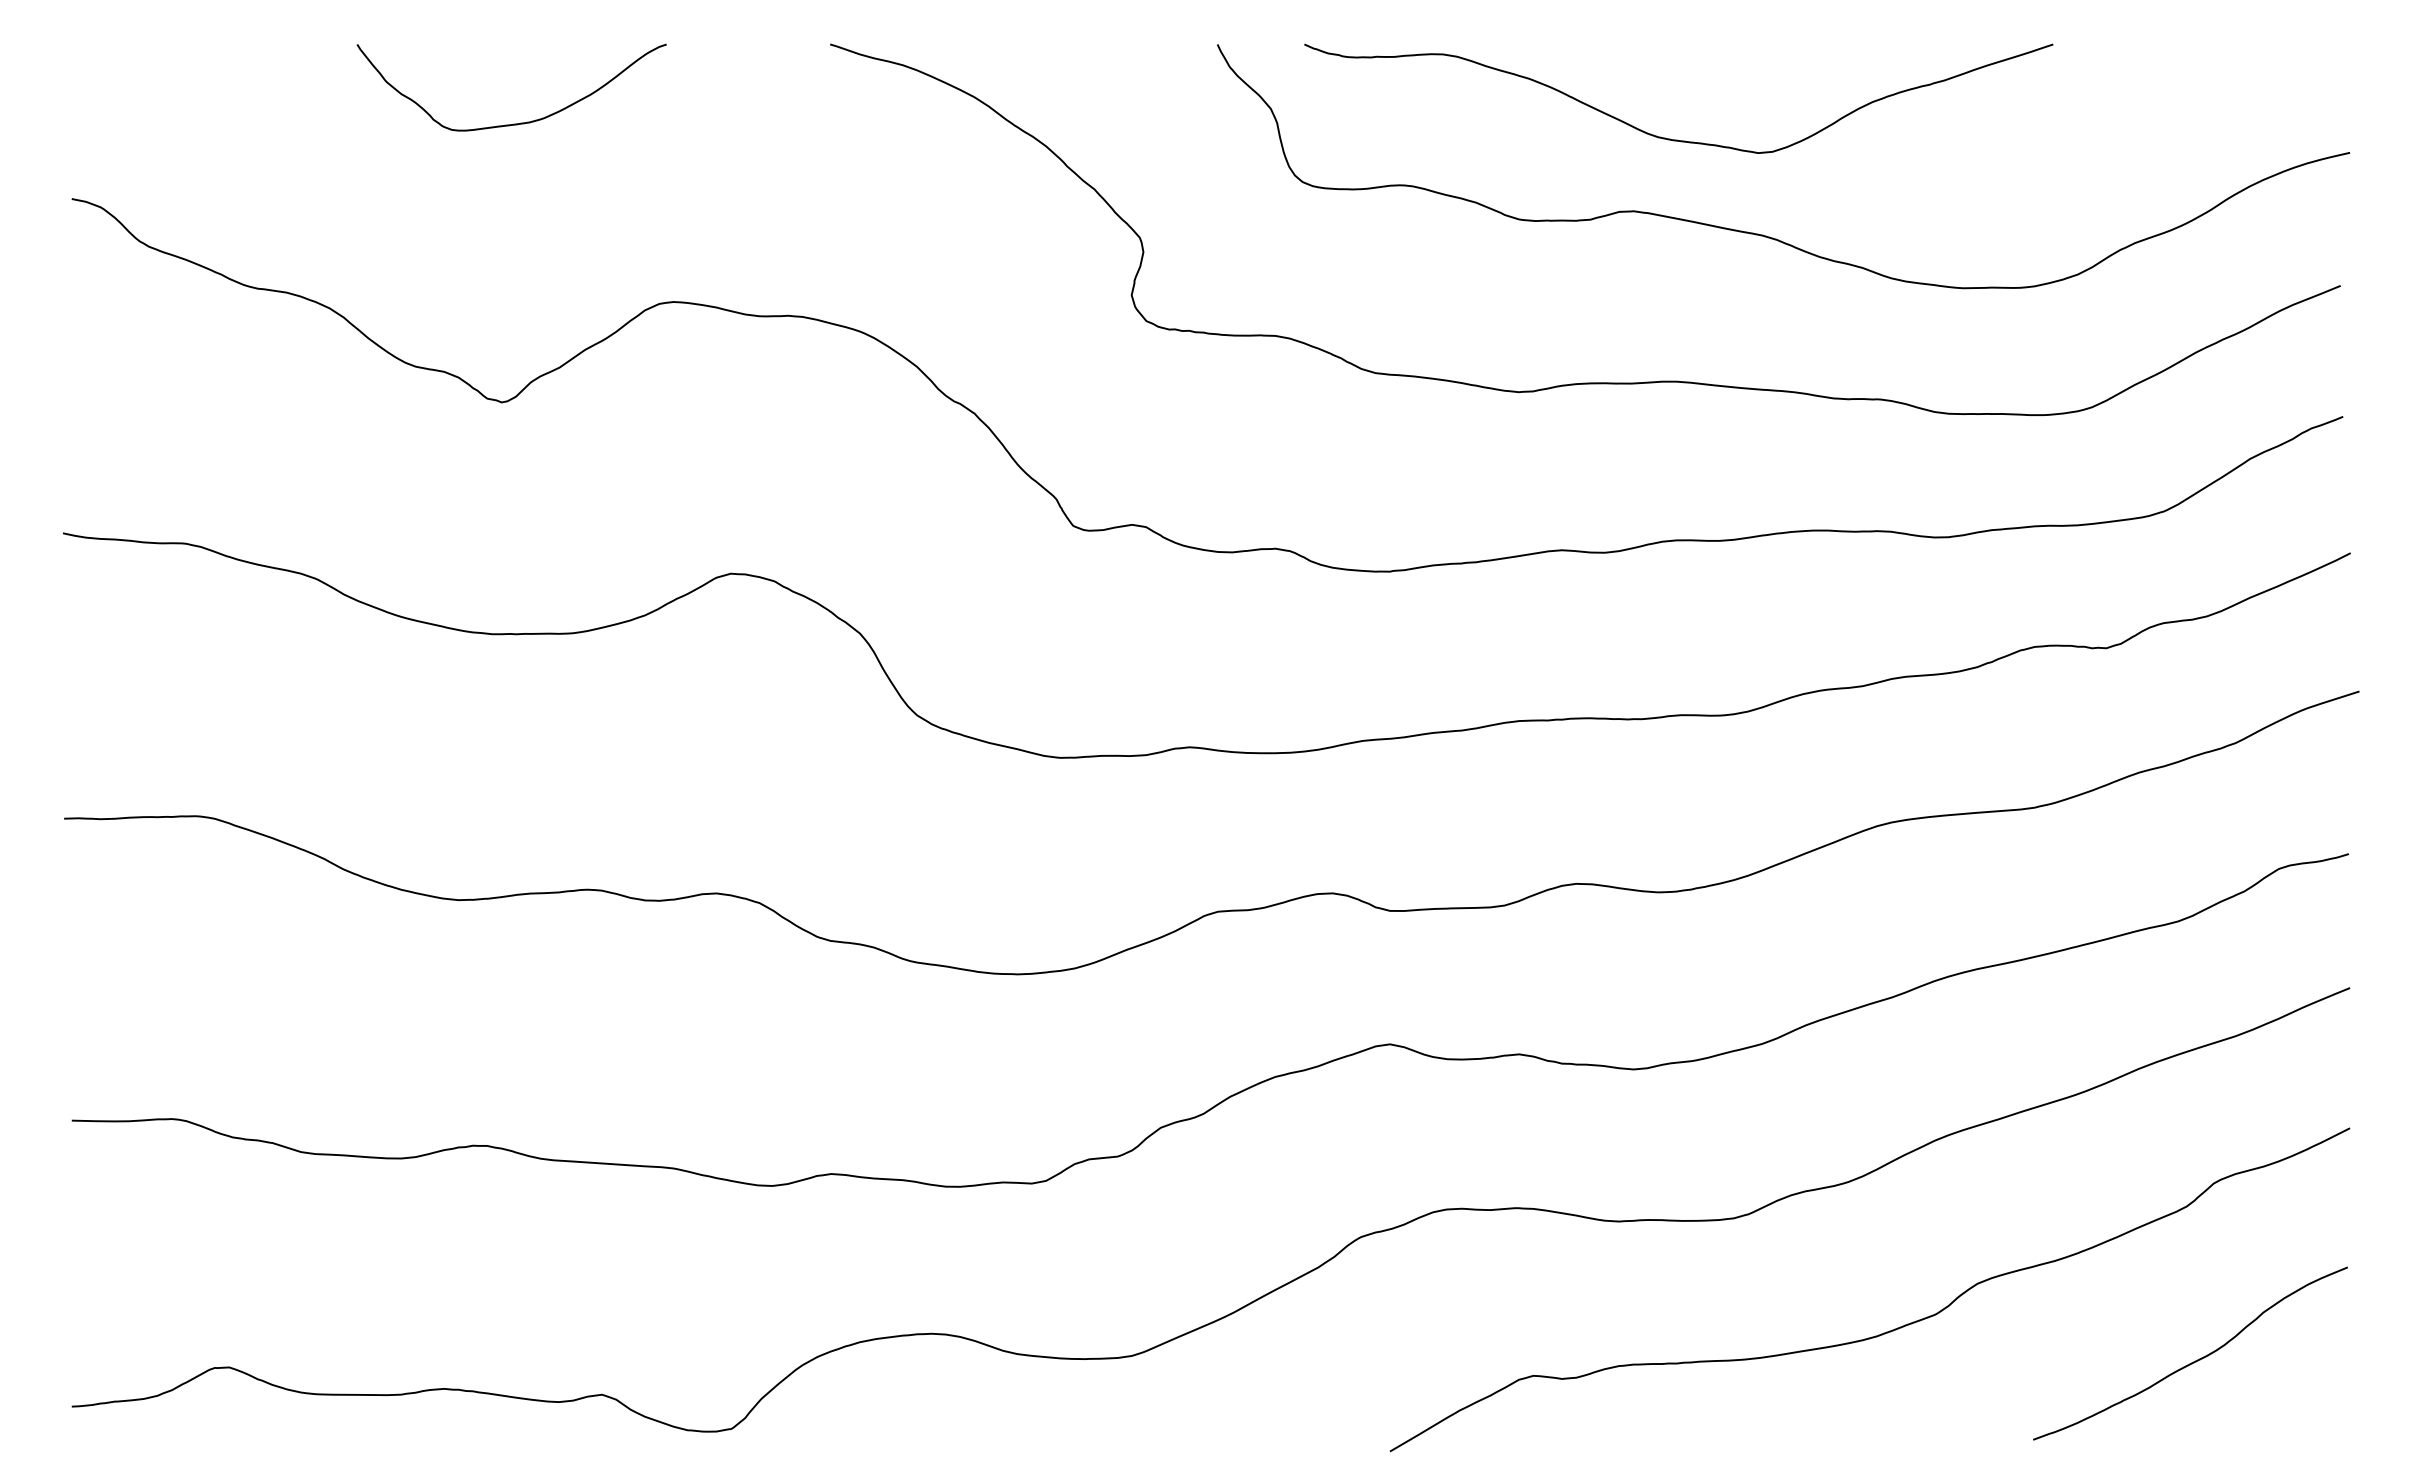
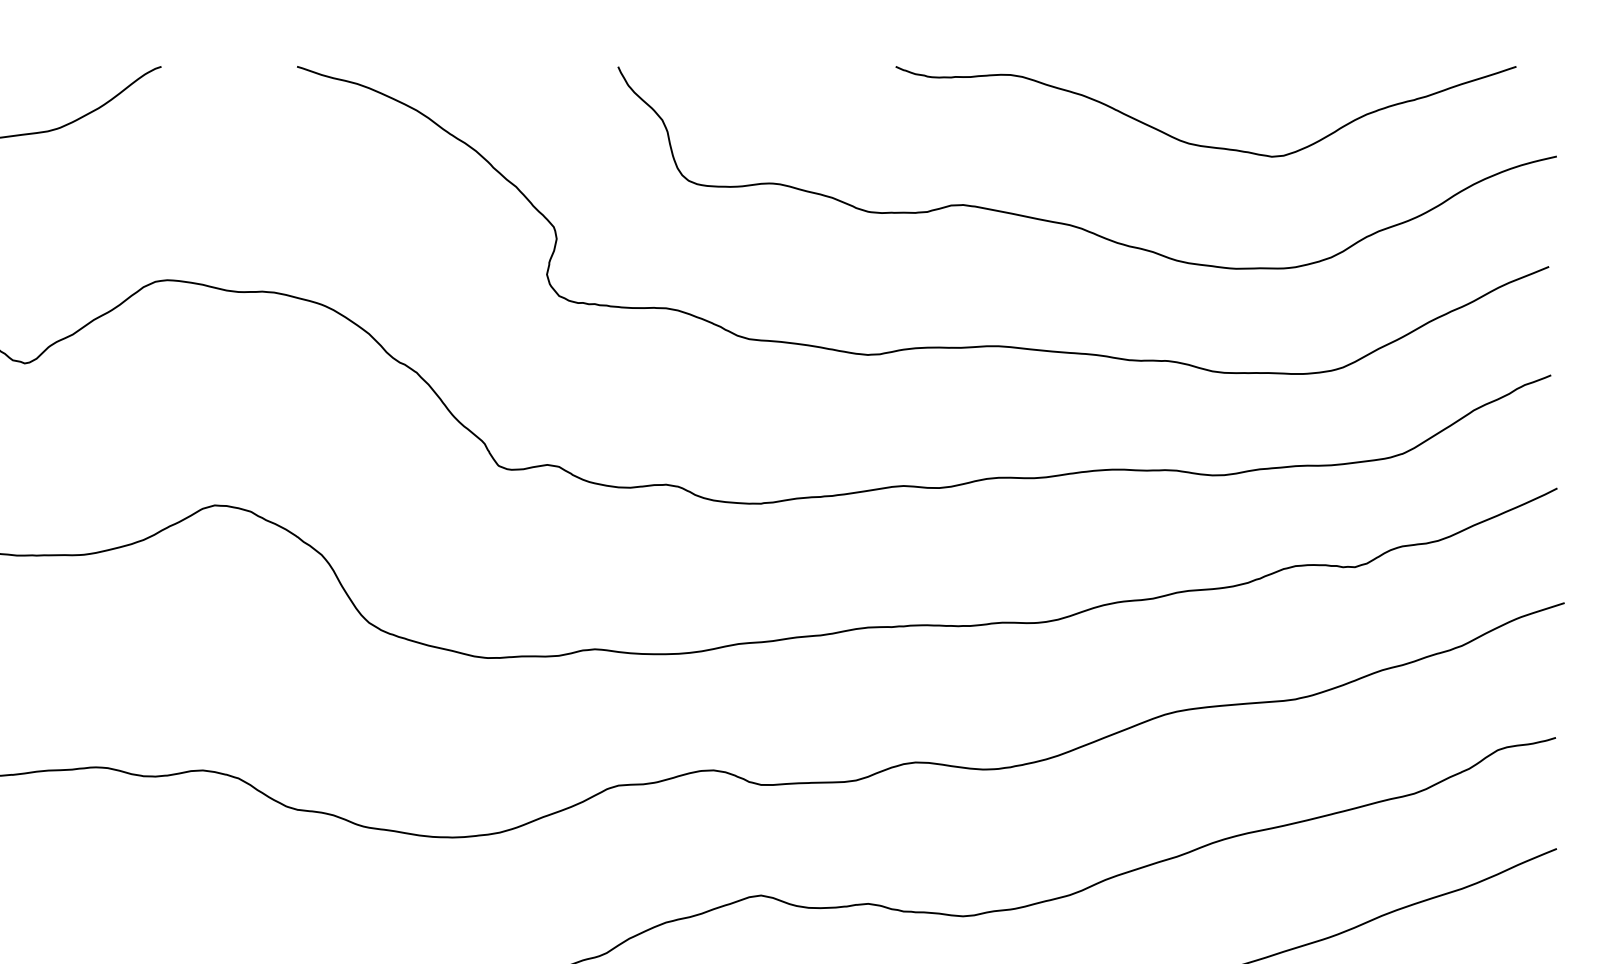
curve: (1670, 138) -> (1199, 144), moved

